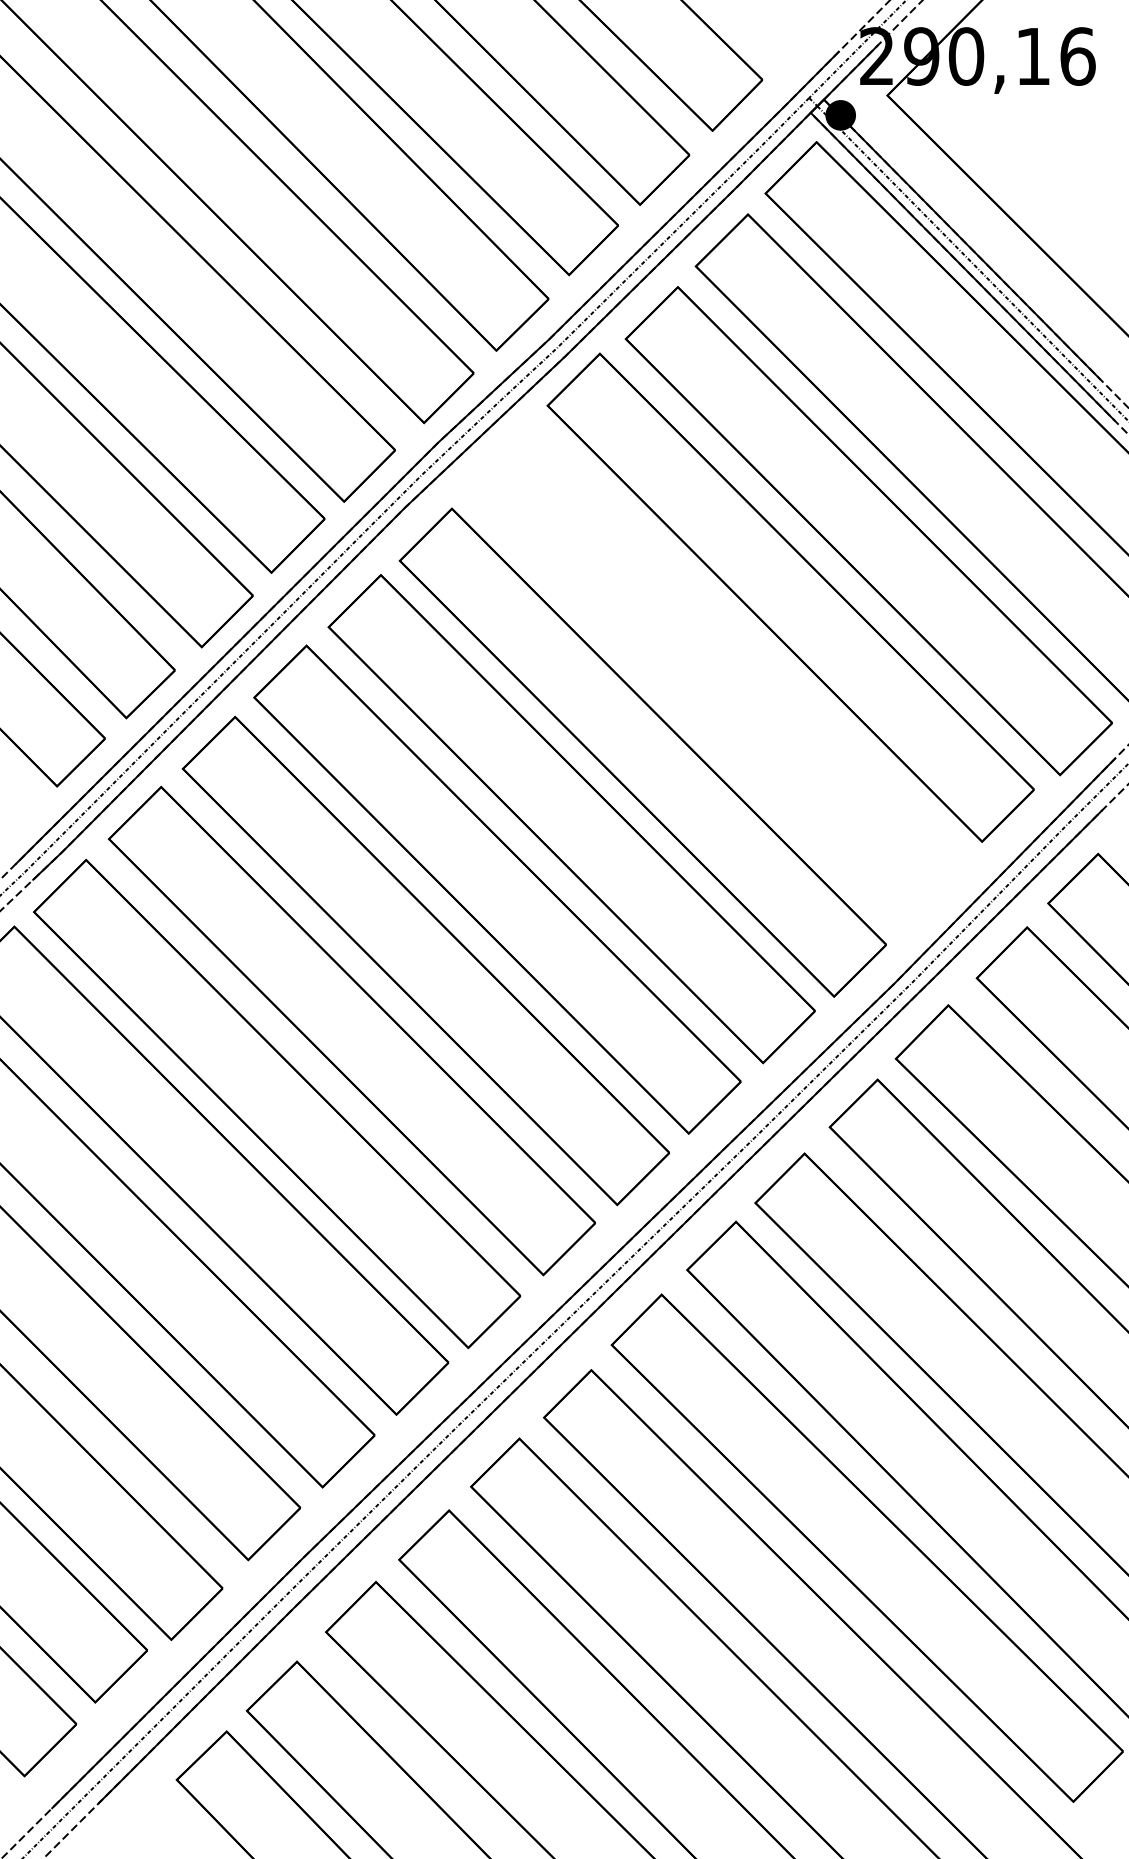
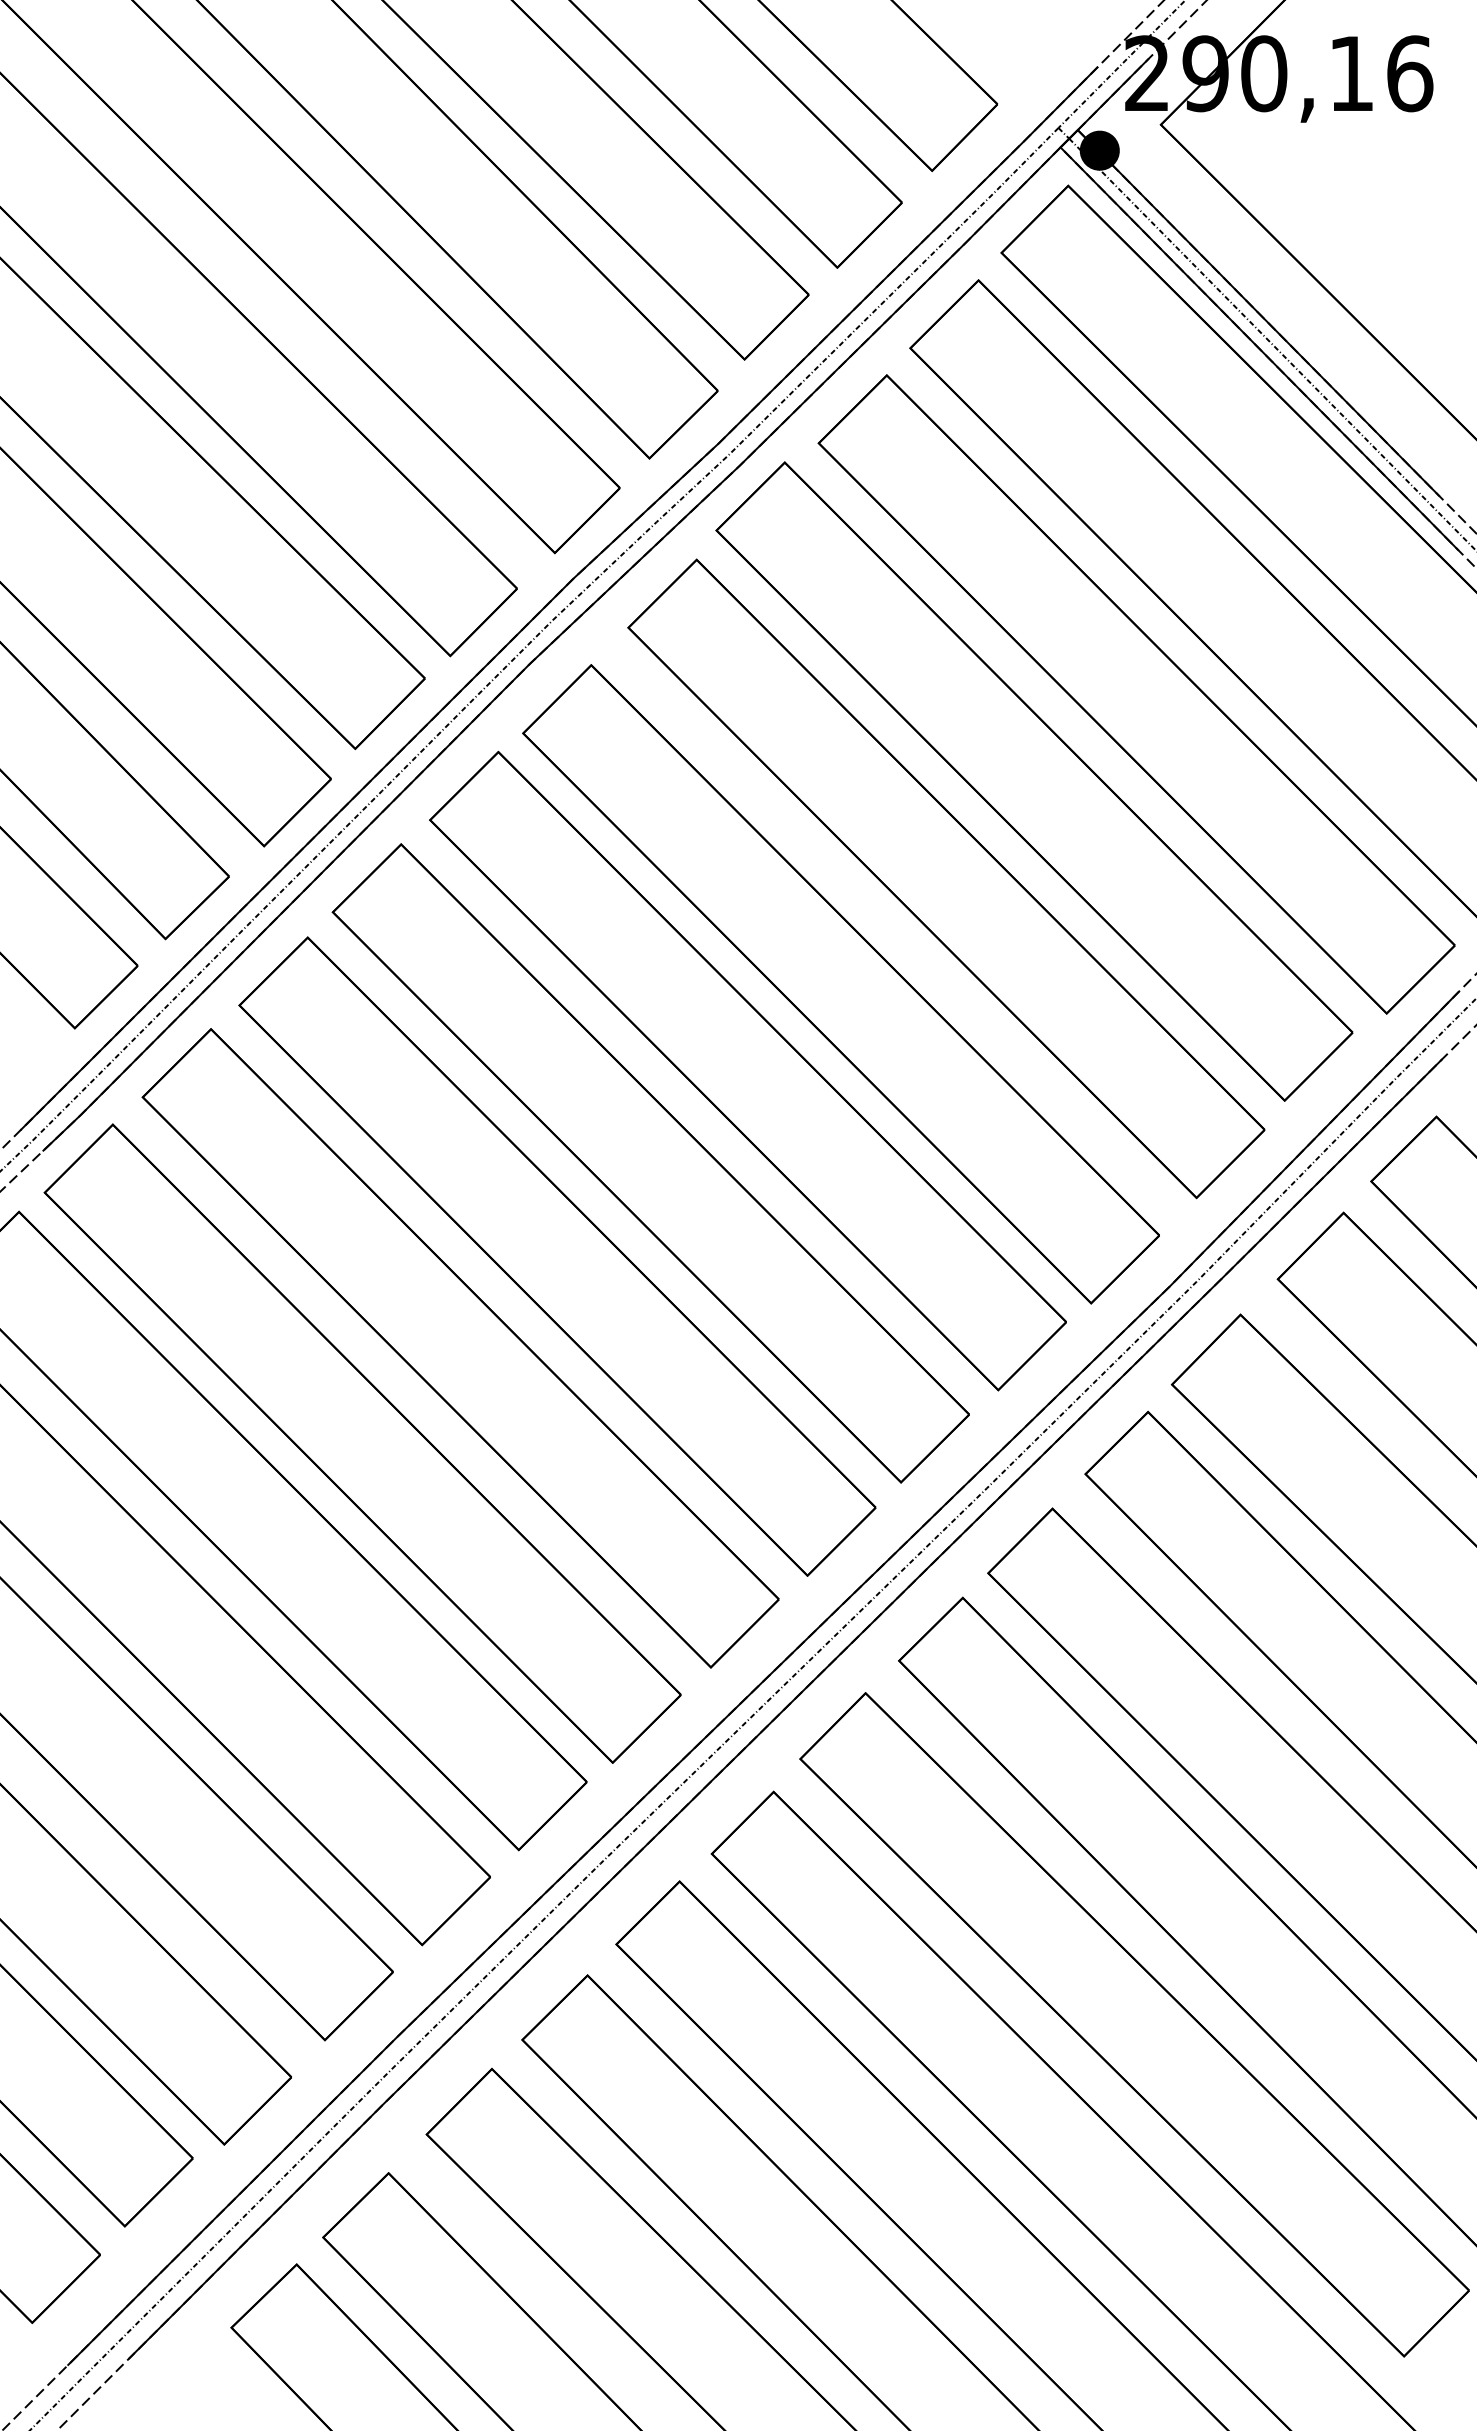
part: (723, 672) -> (946, 879), added

